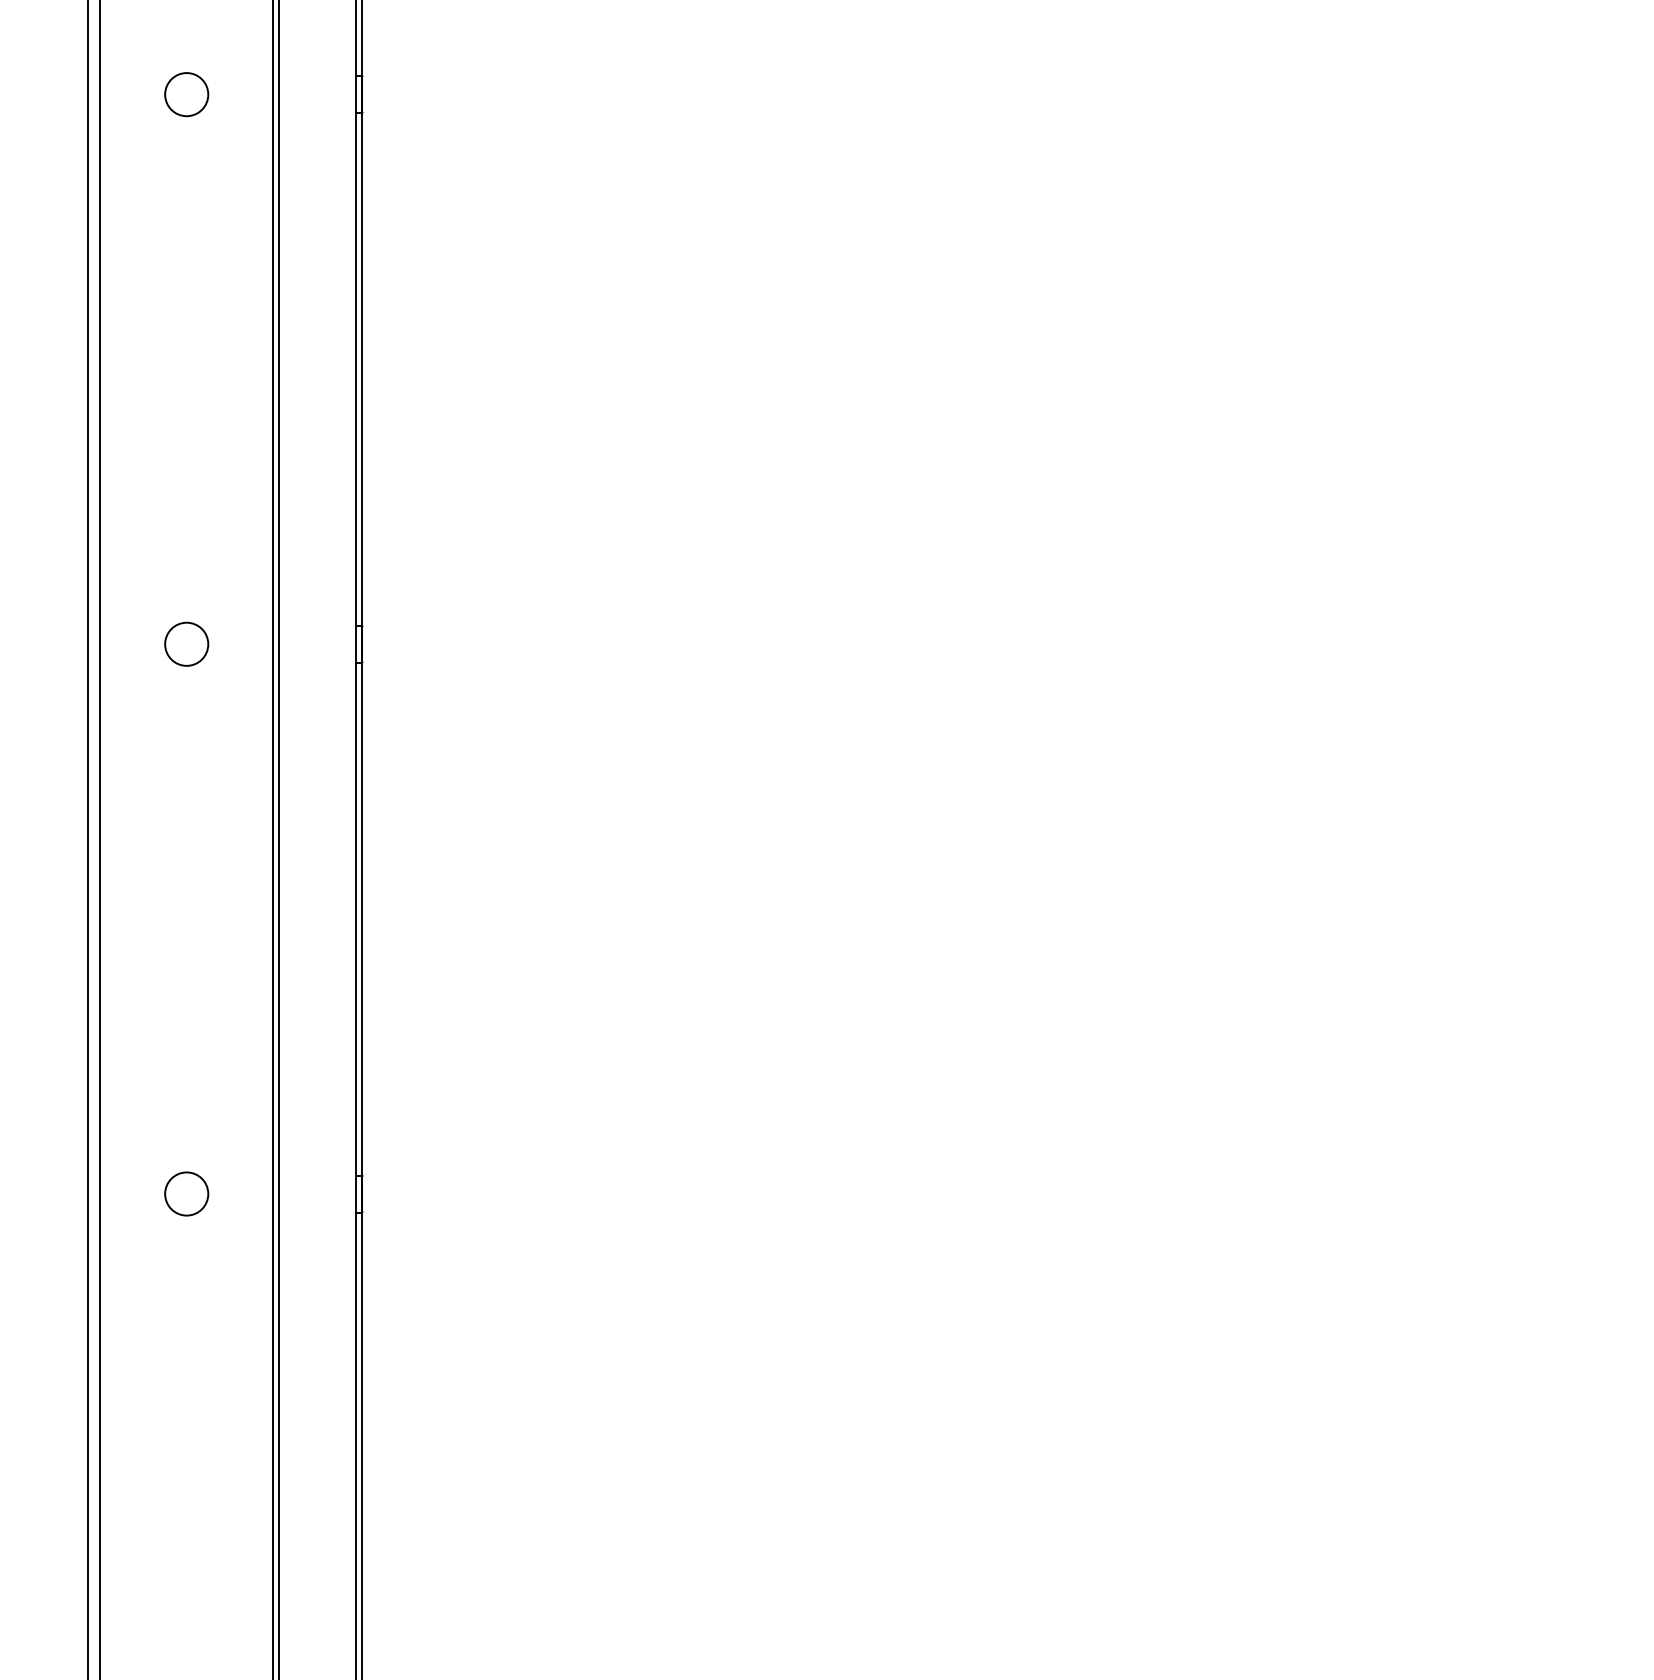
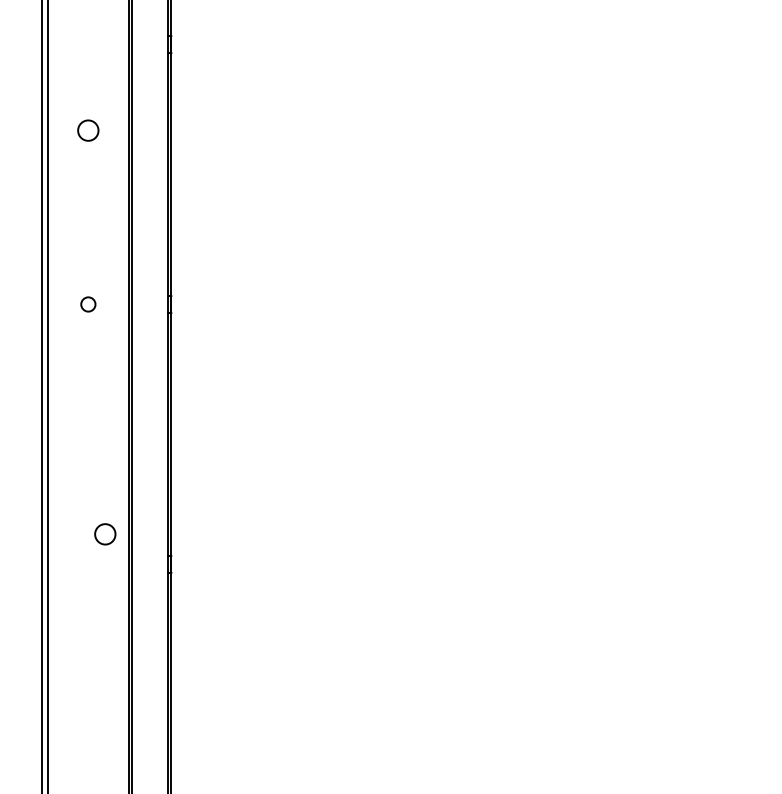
circle: (187, 94) -> (88, 130), moved
circle: (187, 644) -> (88, 304), size x0.7
circle: (187, 1194) -> (105, 534), moved

